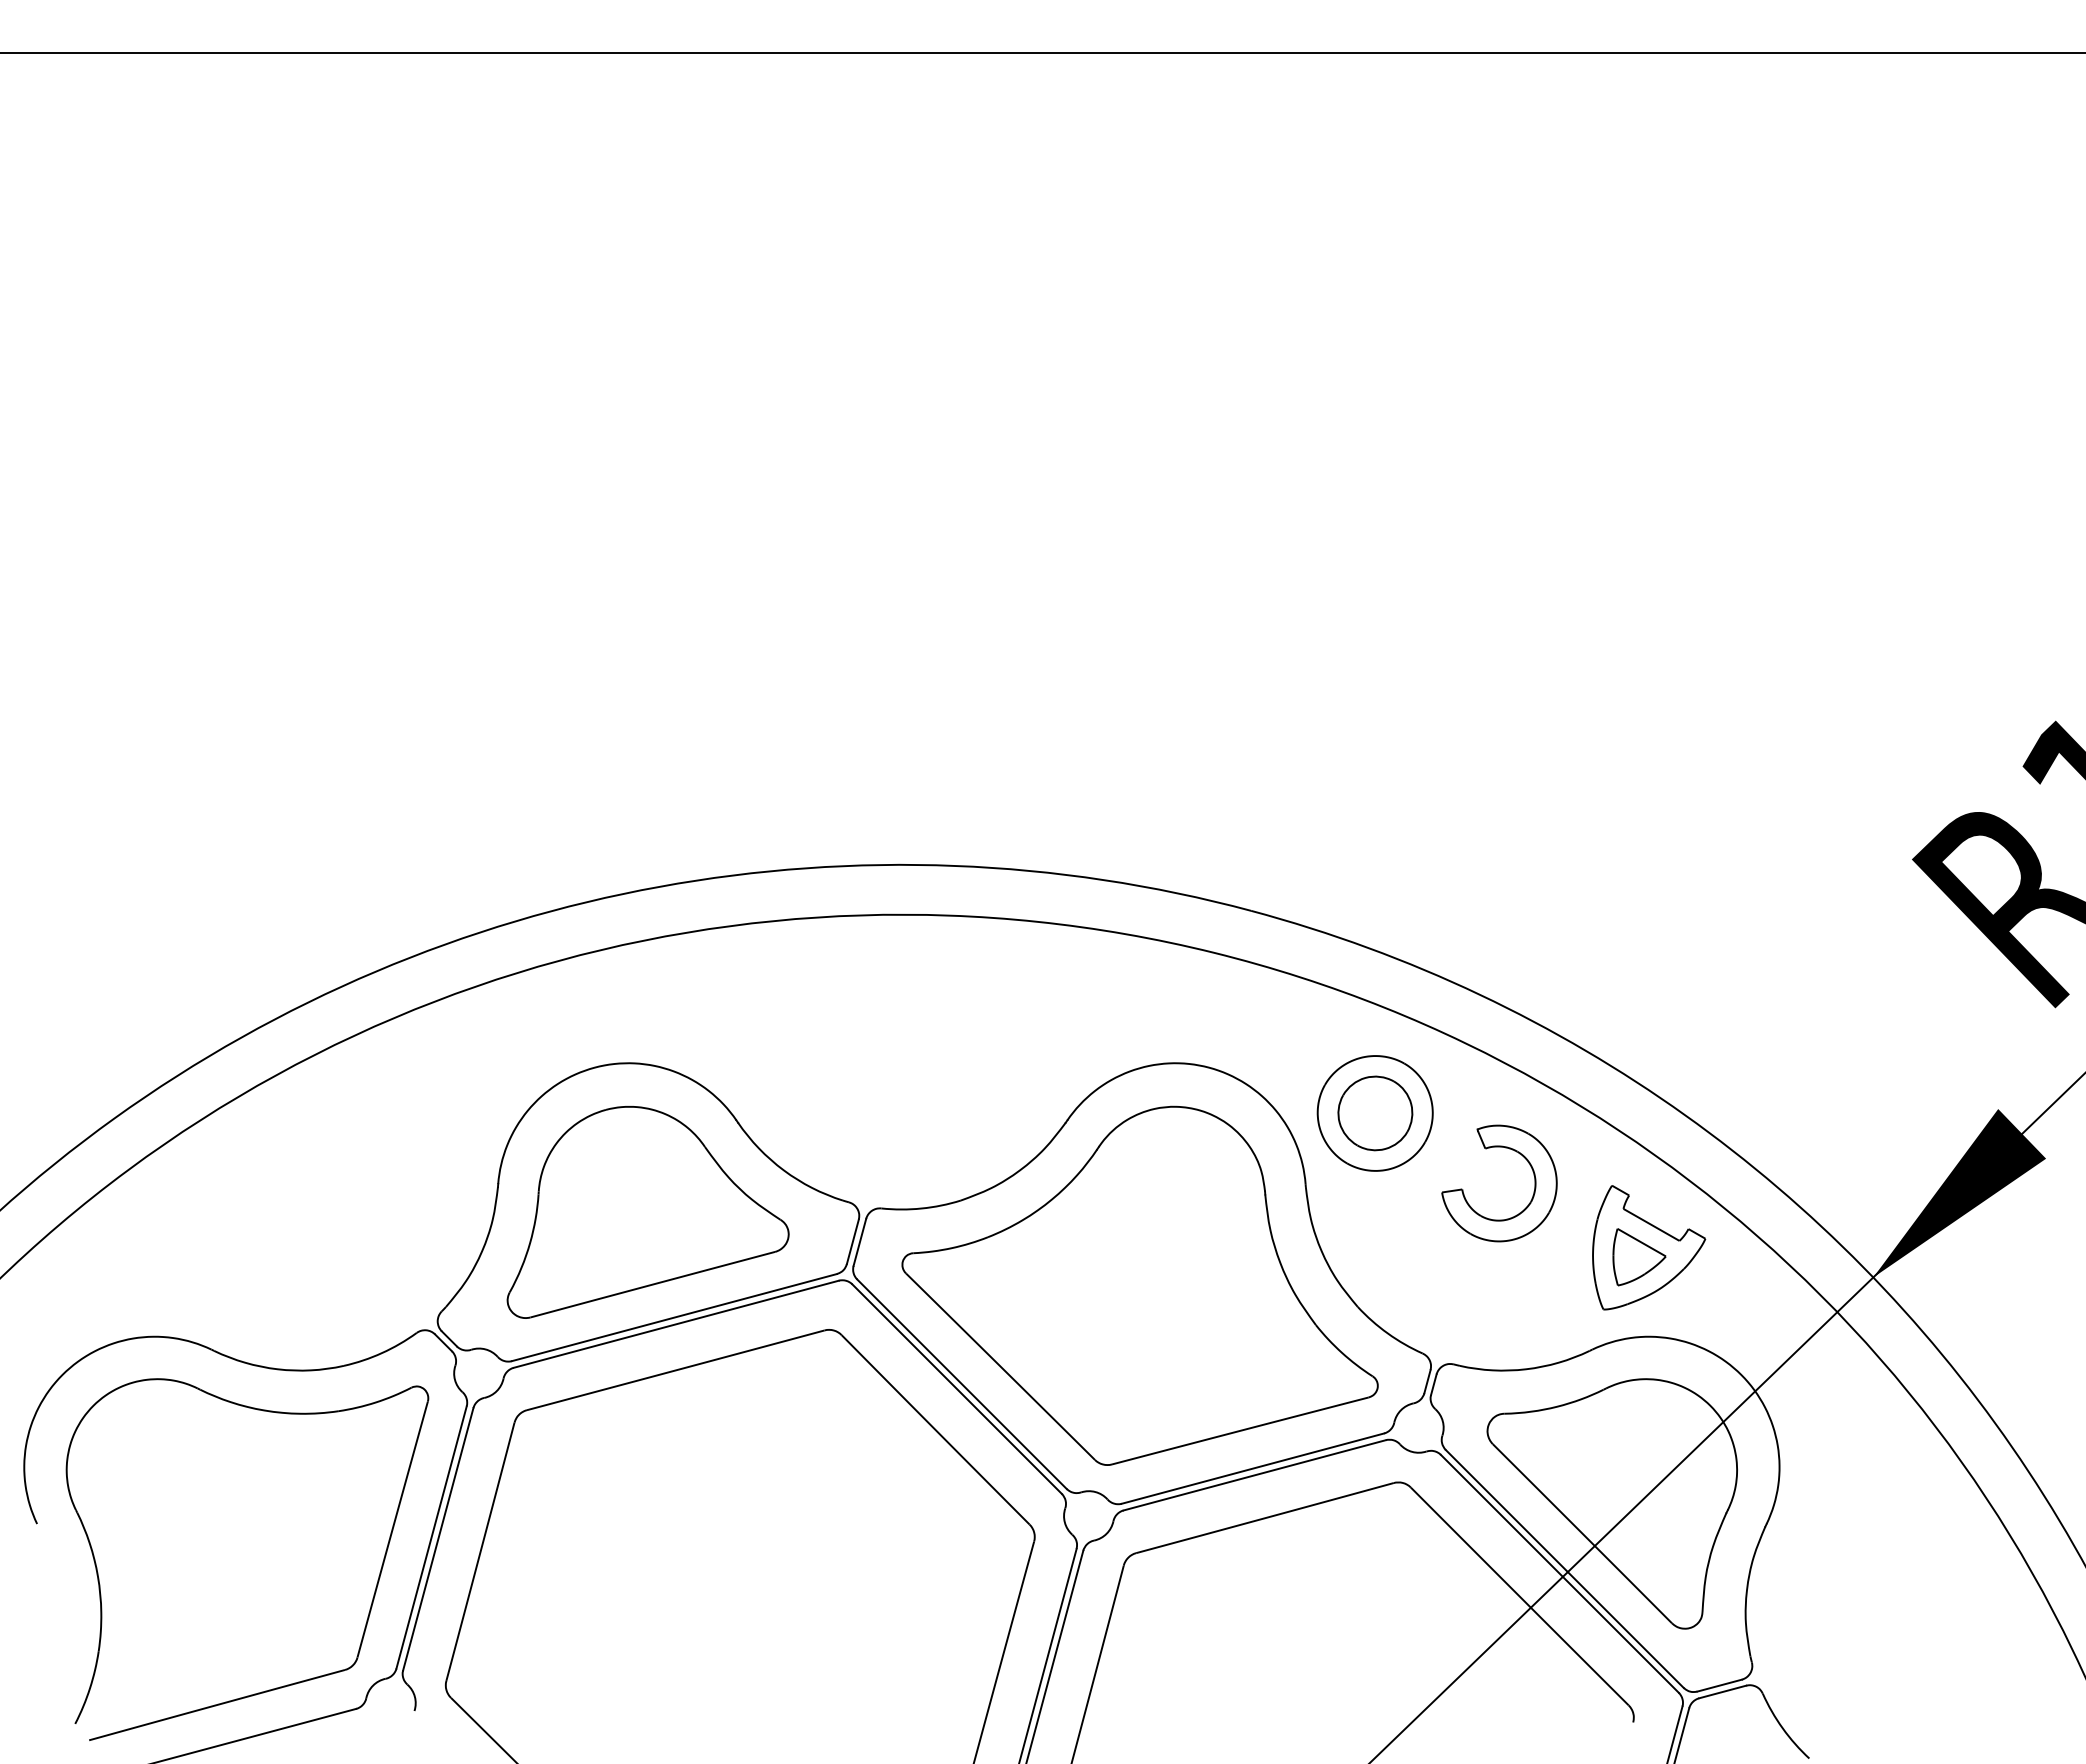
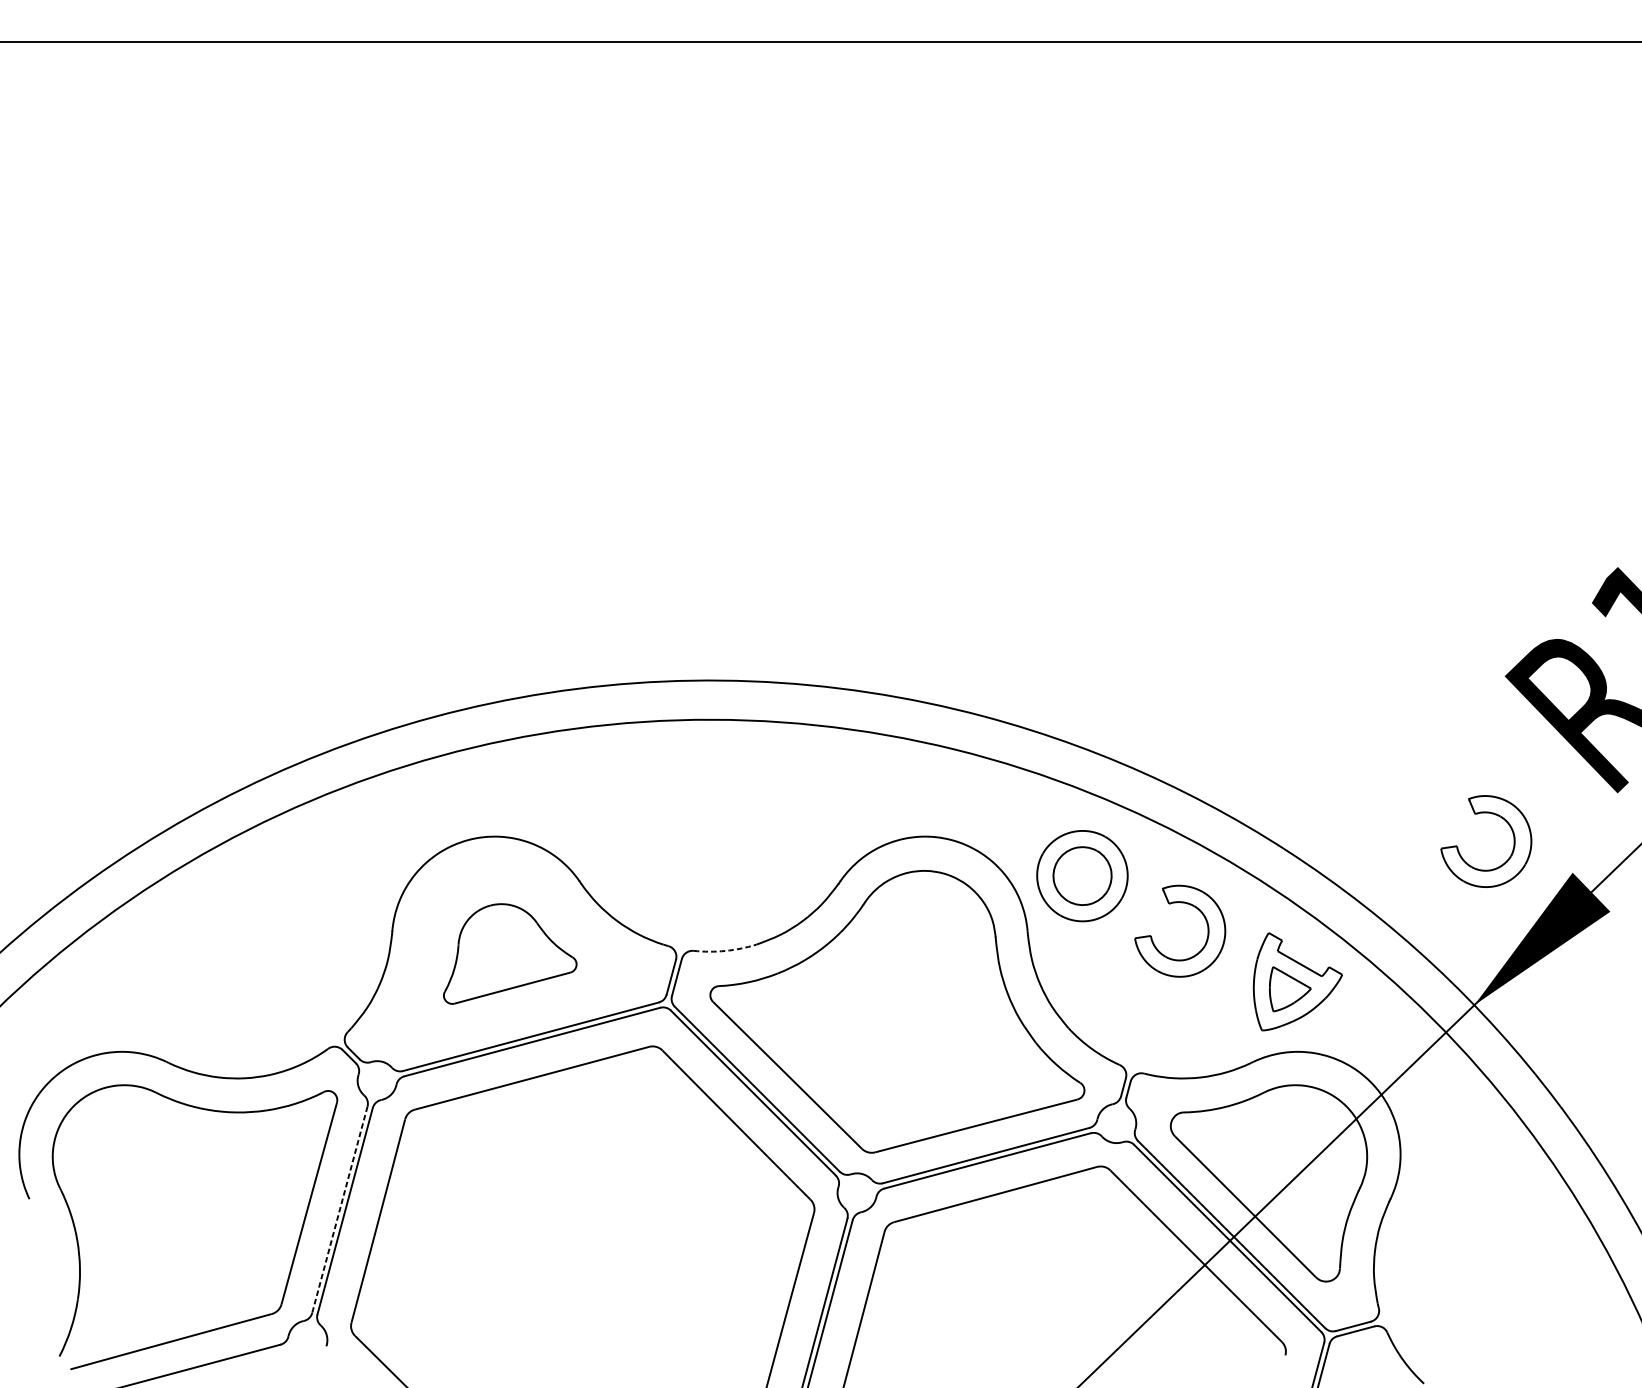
part: (1920, 1055) -> (1511, 830), added
arc: (921, 1208) -> (725, 950), solid -> dashed
part: (647, 1212) -> (509, 954), size x0.6
line: (431, 1537) -> (339, 1209), solid -> dashed

